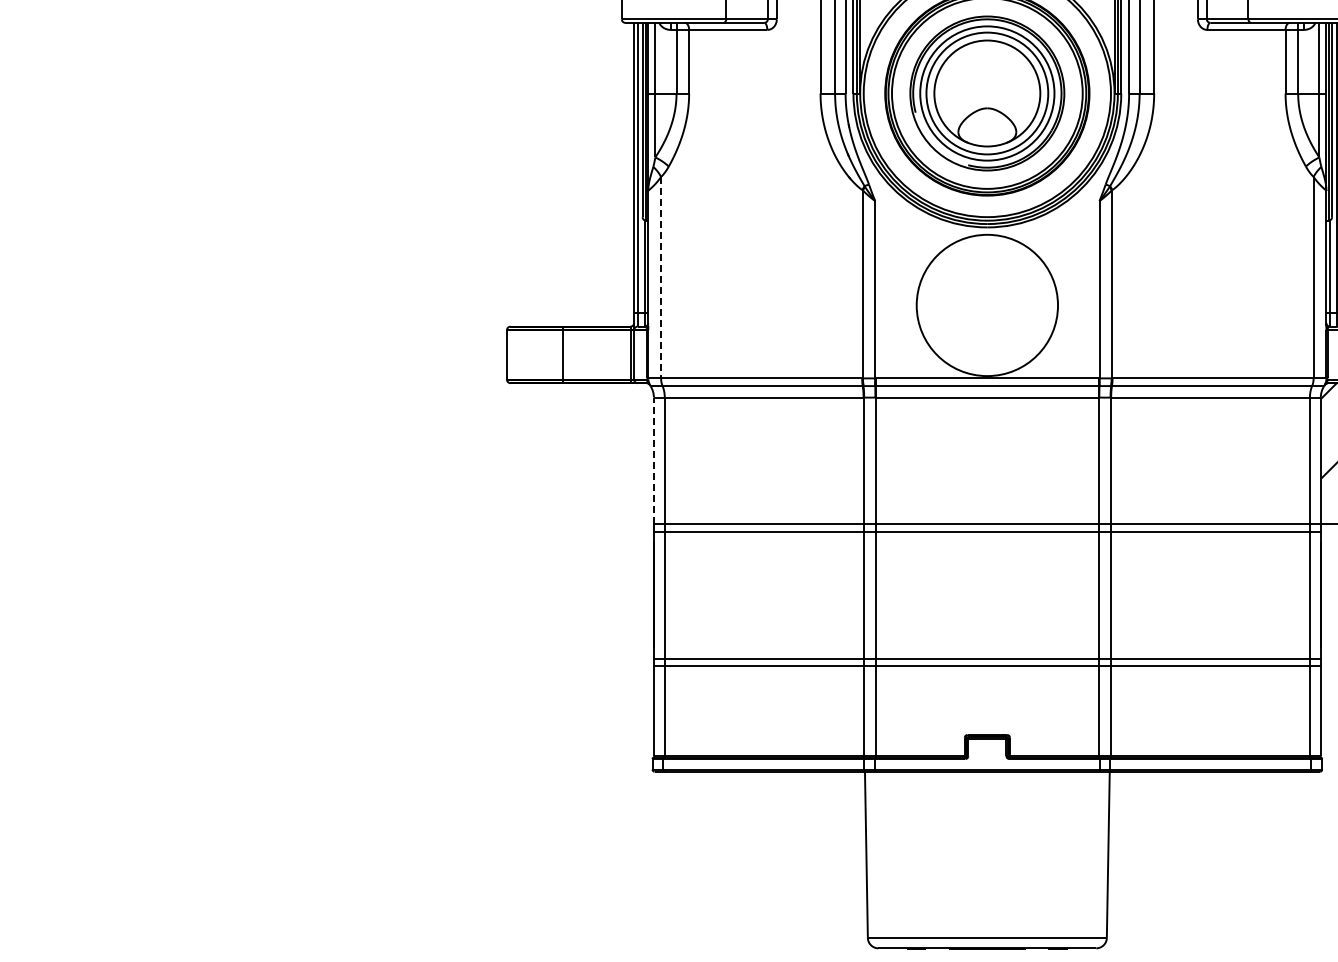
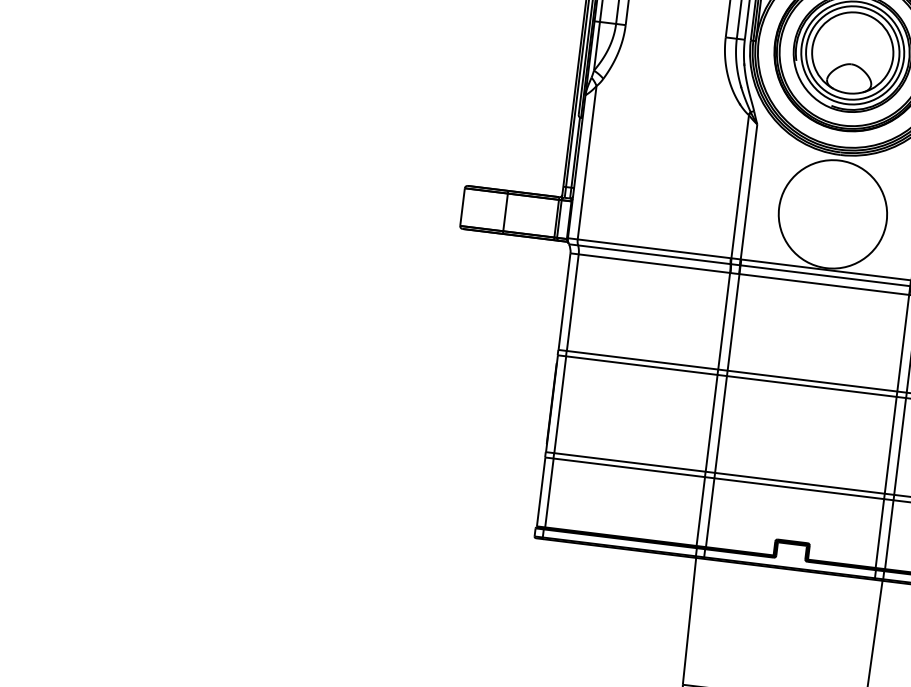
line: (661, 277) -> (587, 162), dashed -> solid
line: (653, 460) -> (564, 301), dashed -> solid

